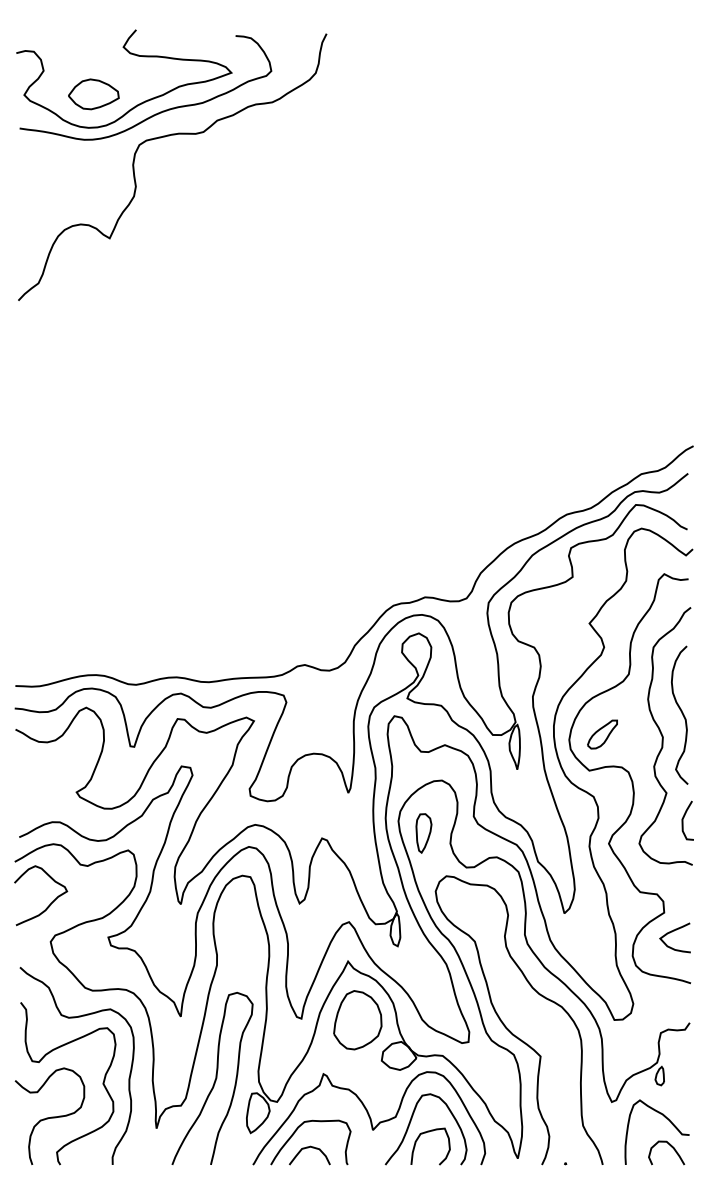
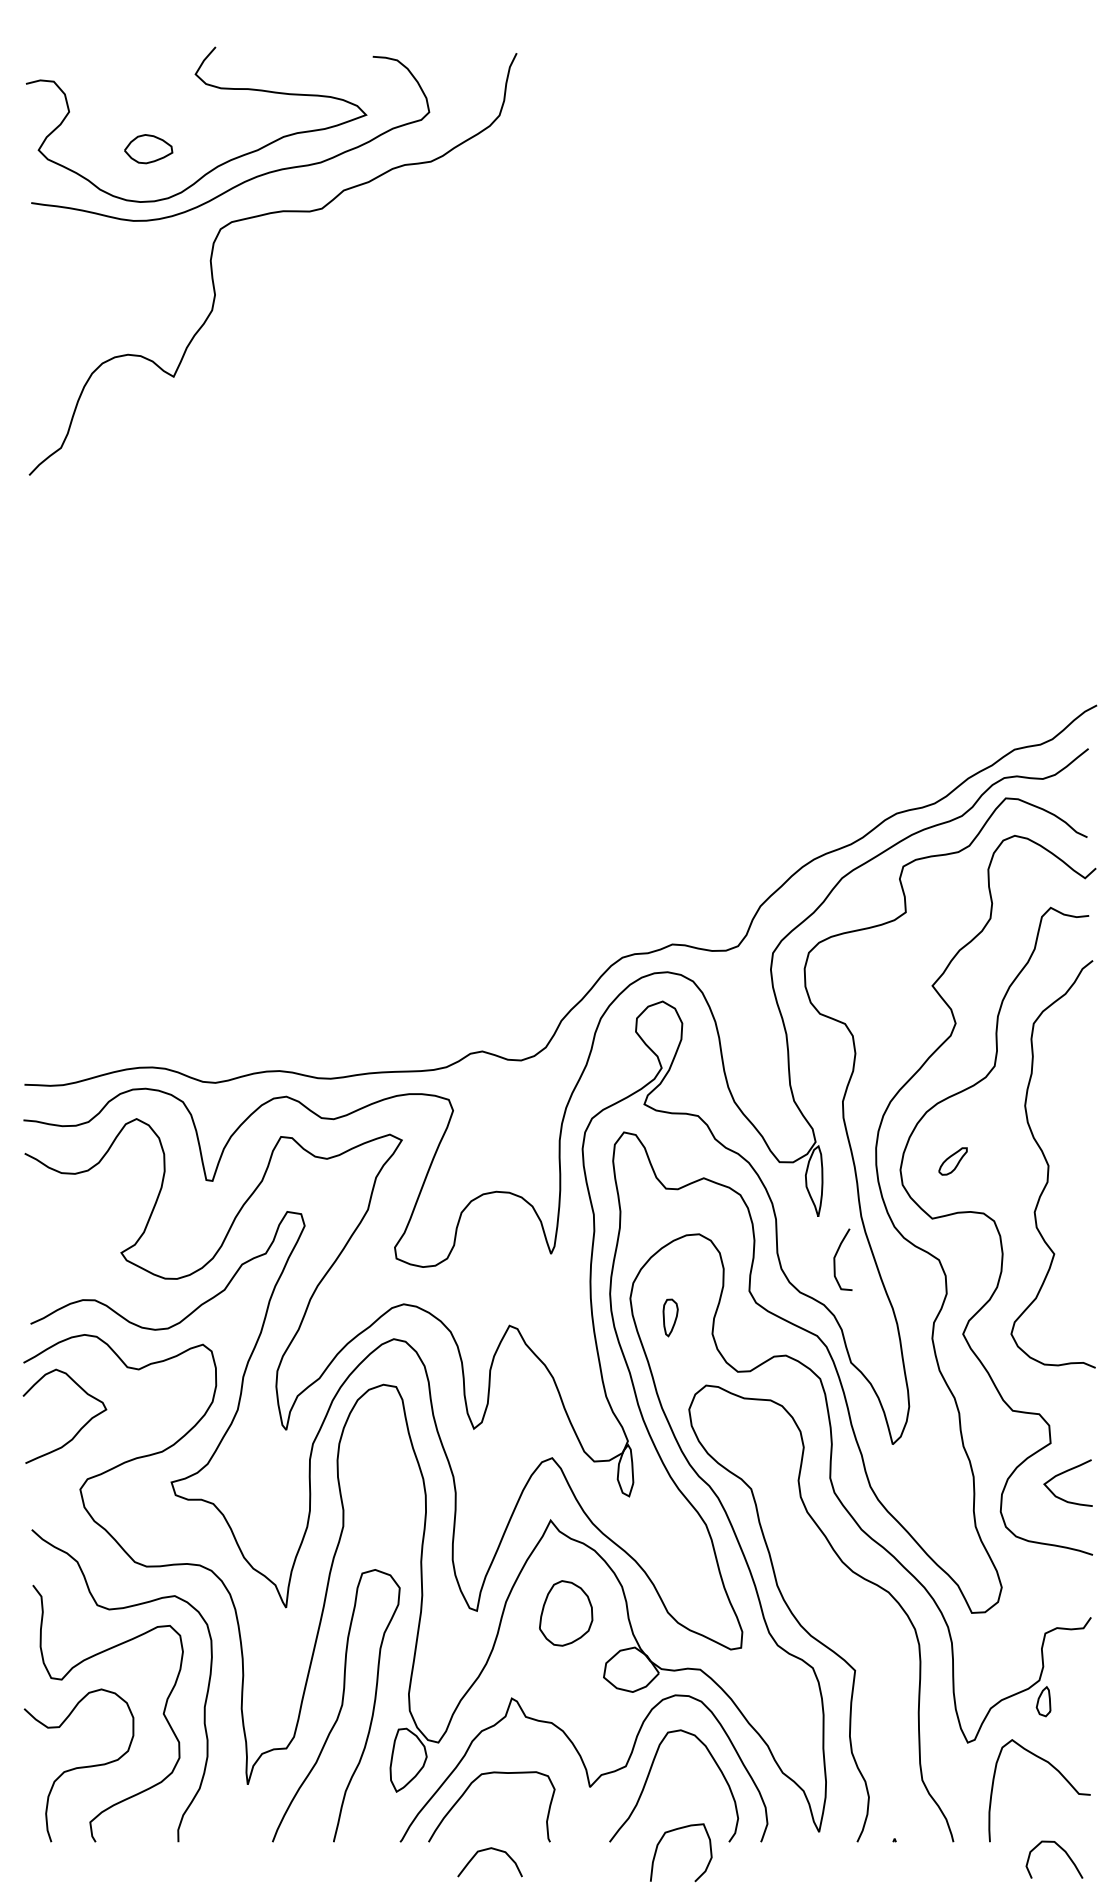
part: (93, 94) -> (148, 149), size x0.6
curve: (681, 713) -> (1077, 1128), removed
part: (602, 734) -> (953, 1161), size x0.6
curve: (683, 820) -> (835, 1259), moved
part: (423, 833) -> (669, 1317), size x0.6
part: (357, 1020) -> (565, 1613), size x0.7
curve: (418, 1139) -> (662, 1841), moved
curve: (671, 1147) -> (1062, 1850), moved
curve: (308, 1148) -> (488, 1850), moved

